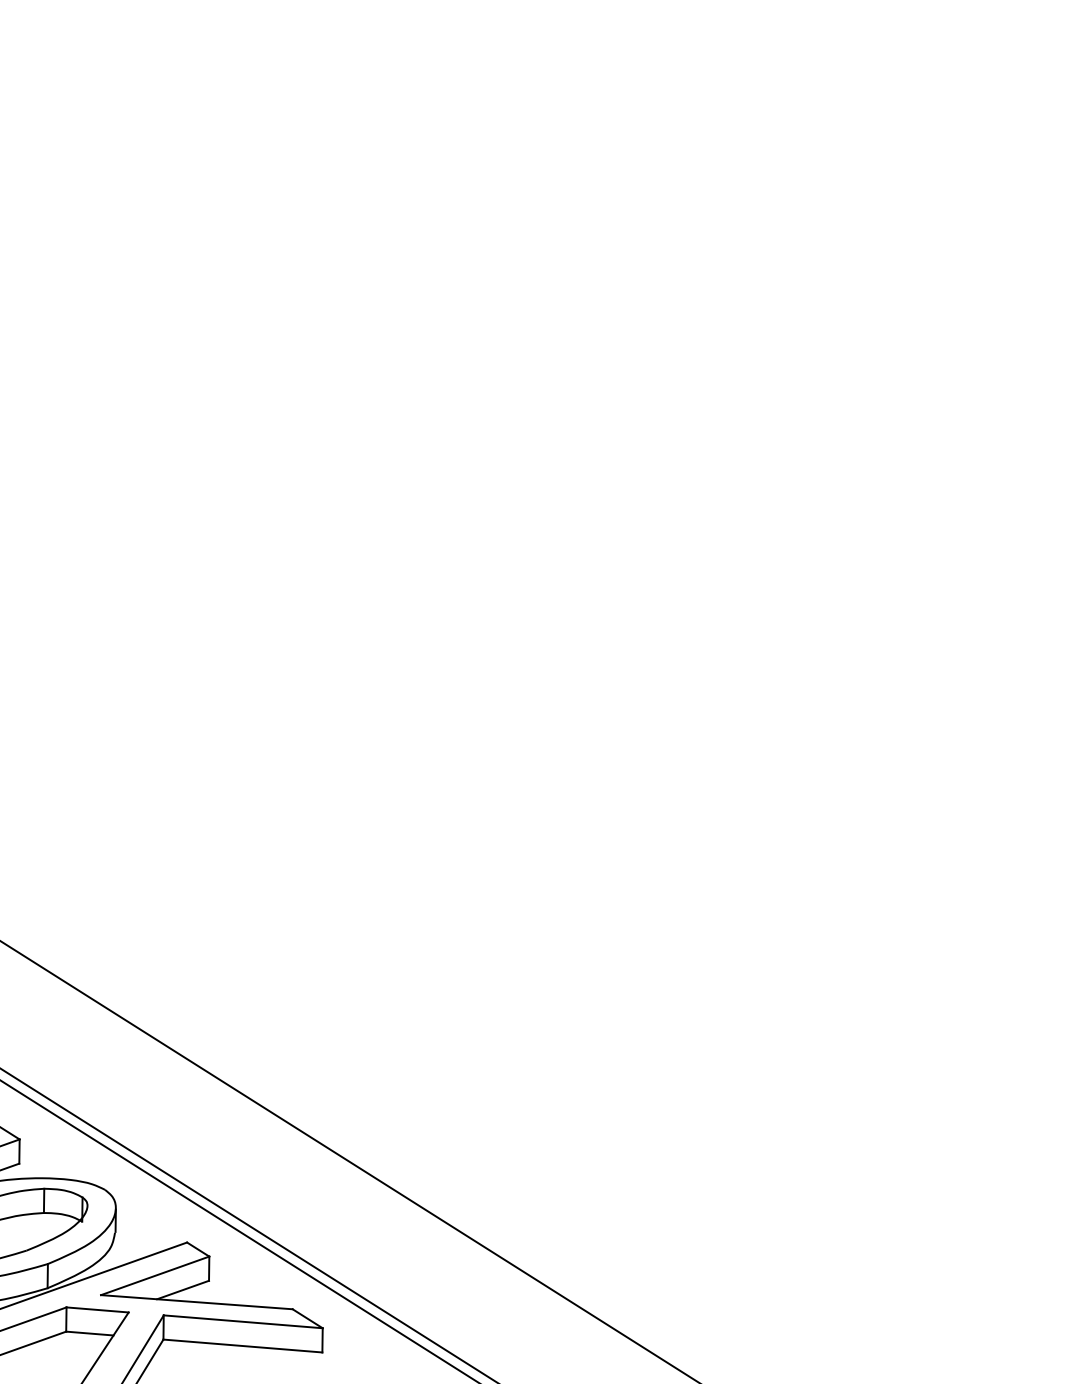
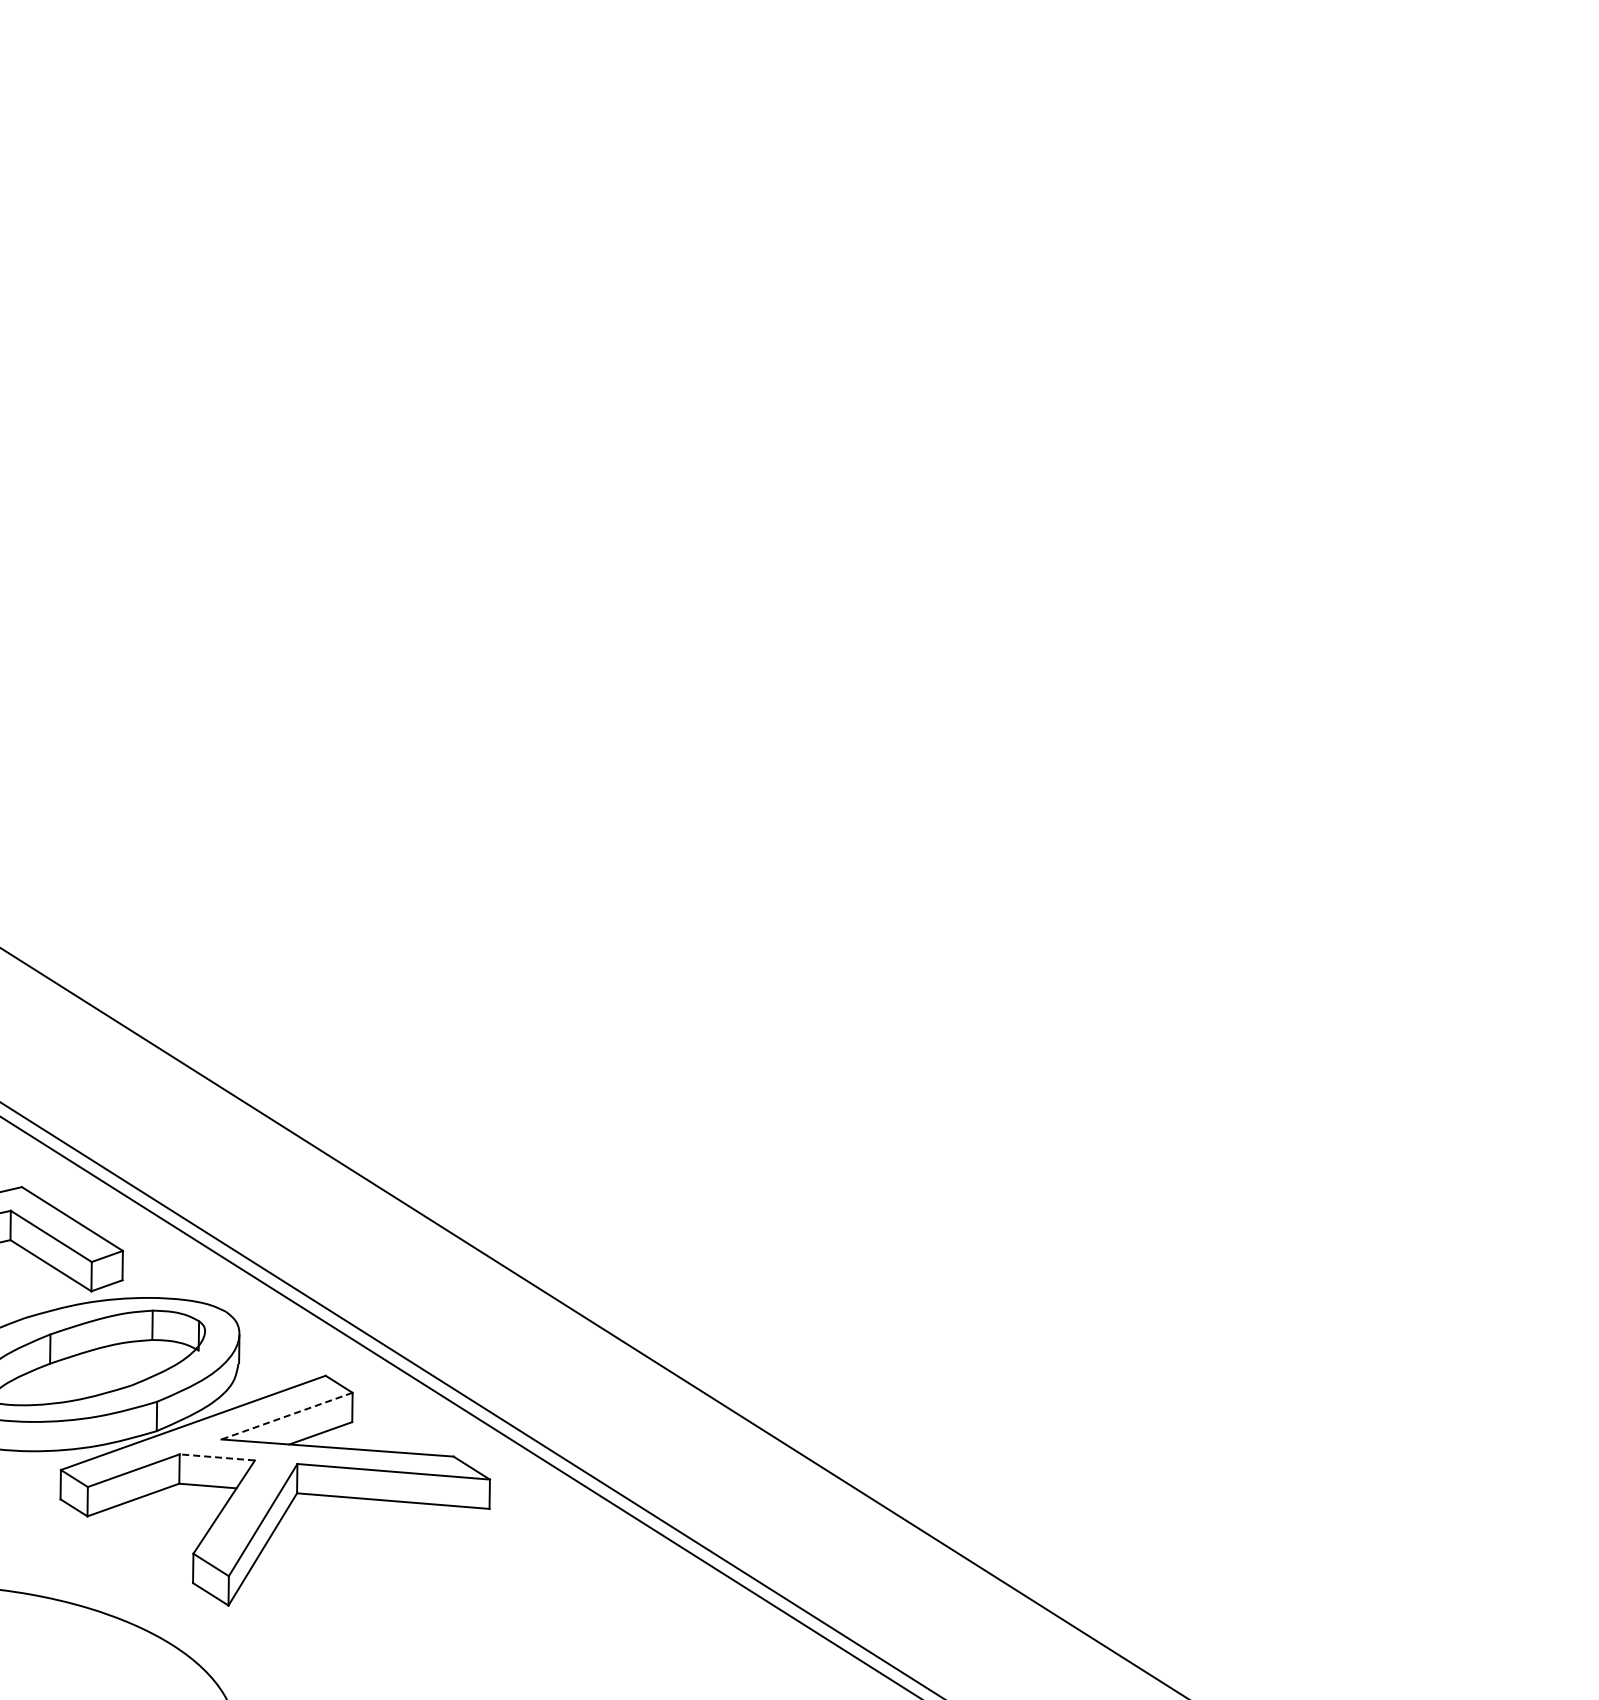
line: (155, 1276) -> (287, 1416), solid -> dashed
line: (97, 1310) -> (217, 1457), solid -> dashed

